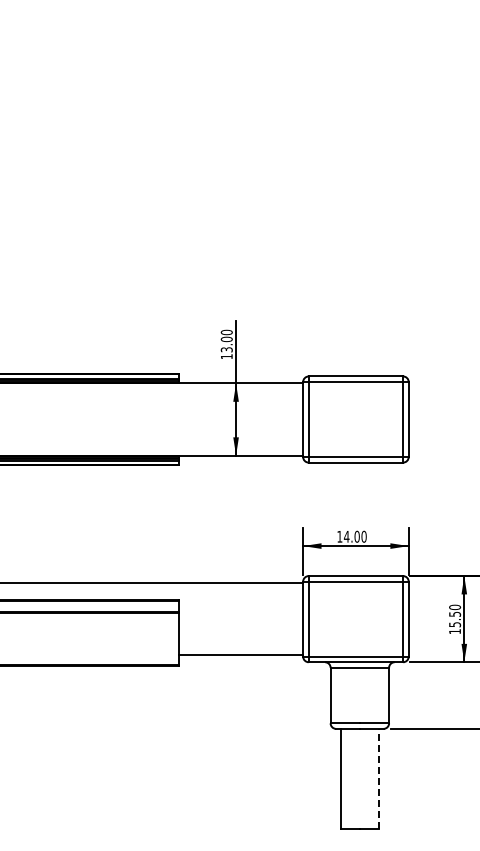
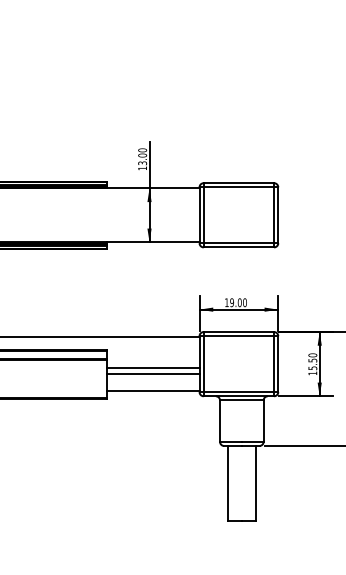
text: (346, 536) -> (231, 302), 14.00 -> 19.00
line: (241, 623) -> (153, 367), added
line: (241, 632) -> (153, 374), added
line: (378, 778) -> (255, 482), dashed -> solid

